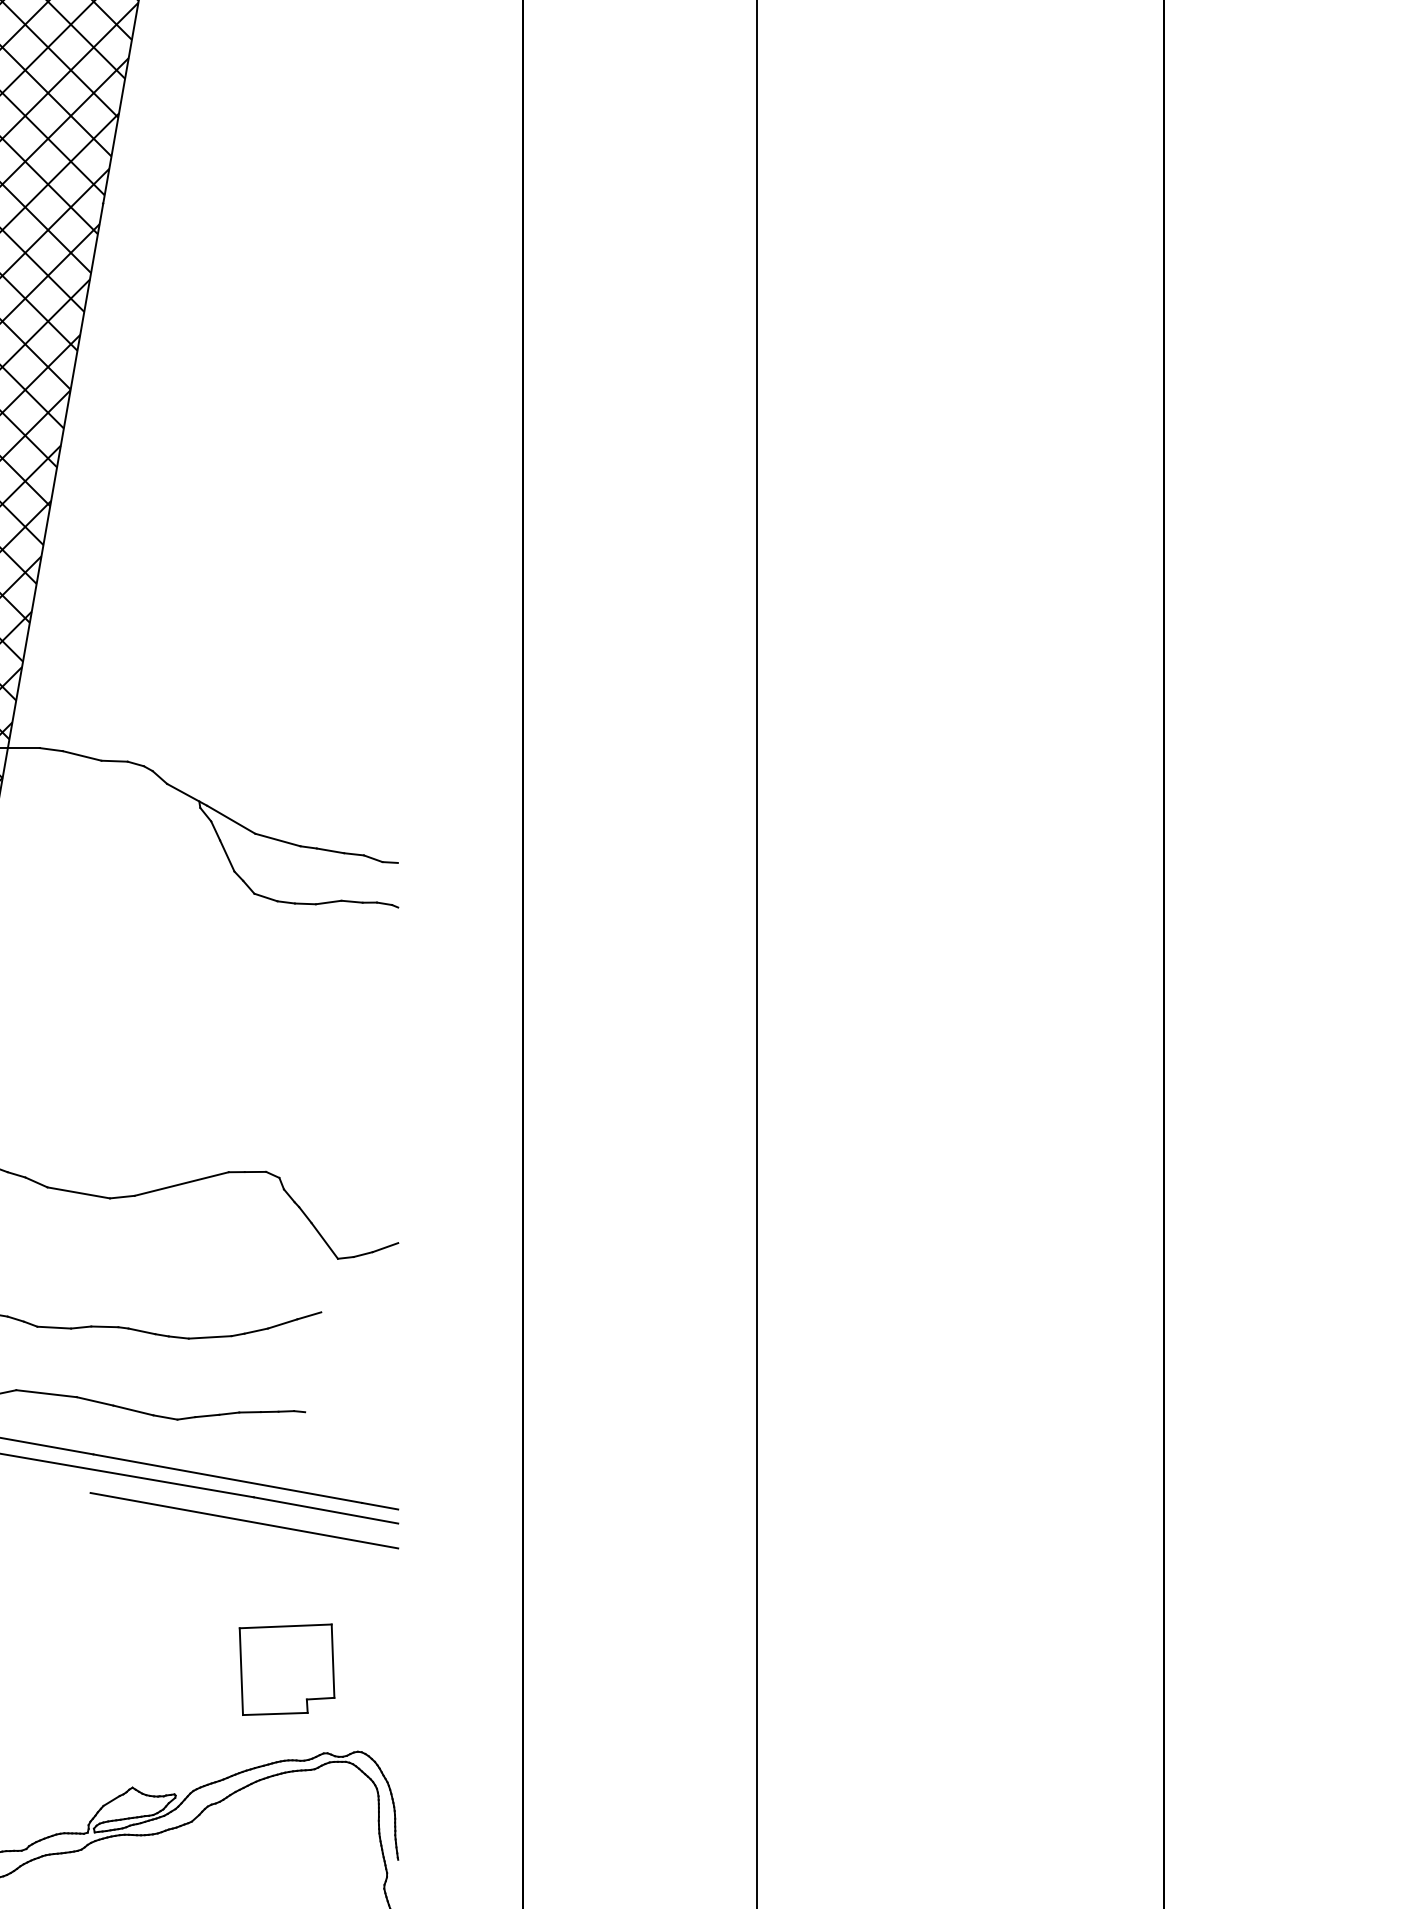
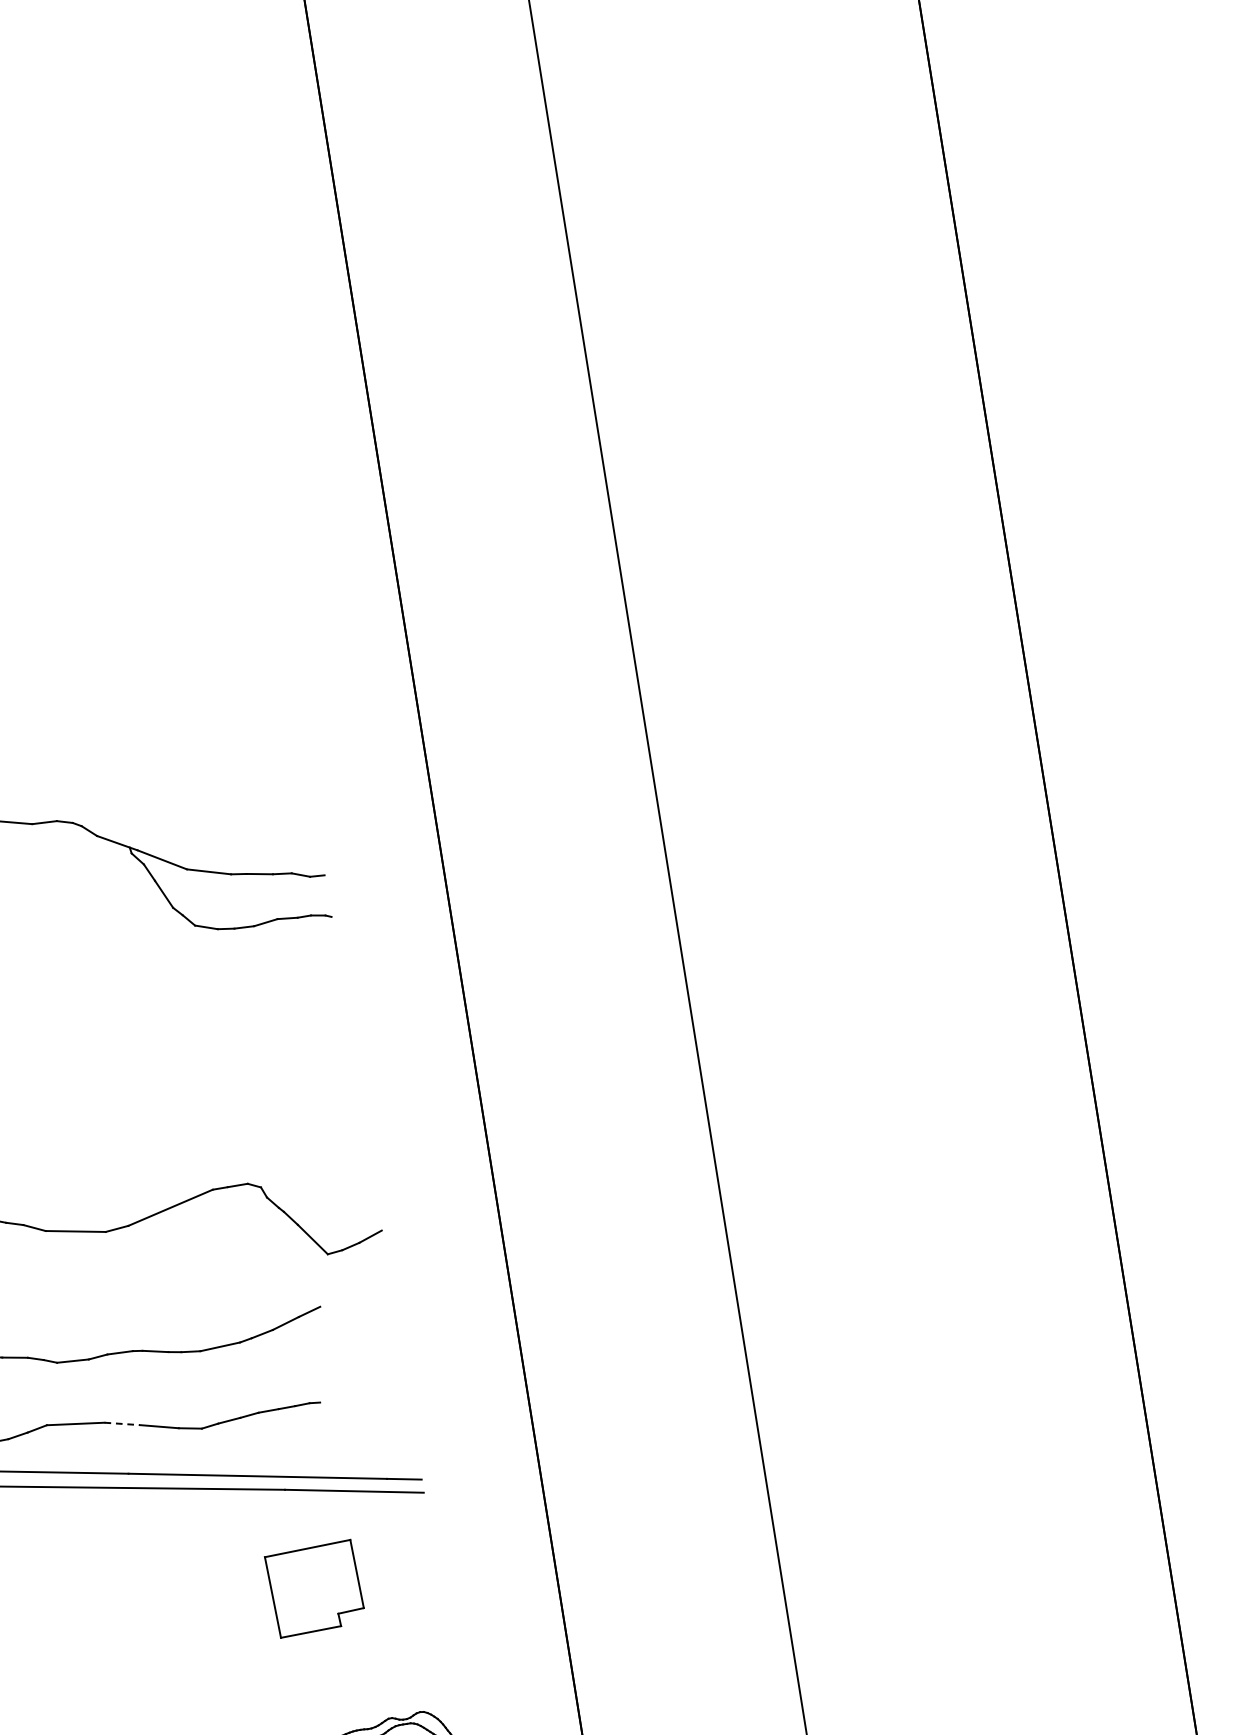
line: (95, 1401) -> (122, 1423), solid -> dashed
line: (244, 1520) -> (279, 1512), removed
part: (286, 1669) -> (314, 1588), moved

